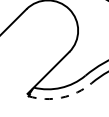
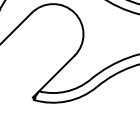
arc: (62, 97) -> (67, 101), dashed -> solid

